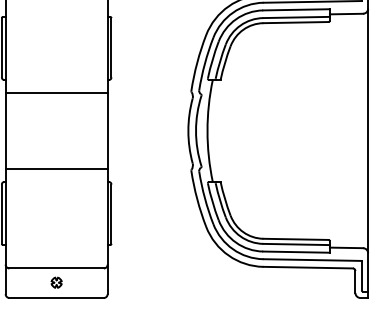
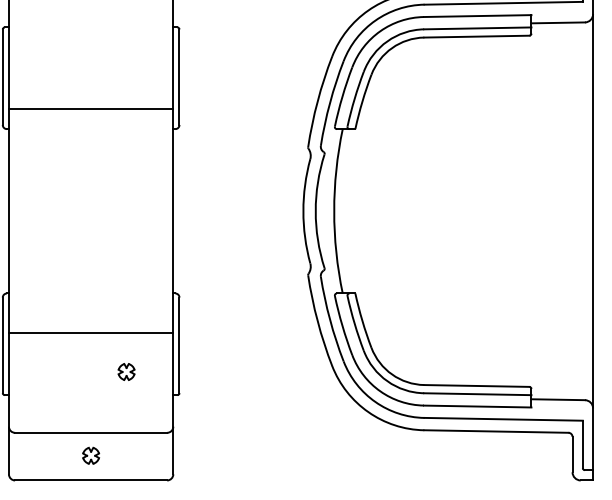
line: (56, 92) -> (90, 108), moved
line: (56, 169) -> (90, 332), moved
part: (78, 230) -> (126, 371), added

